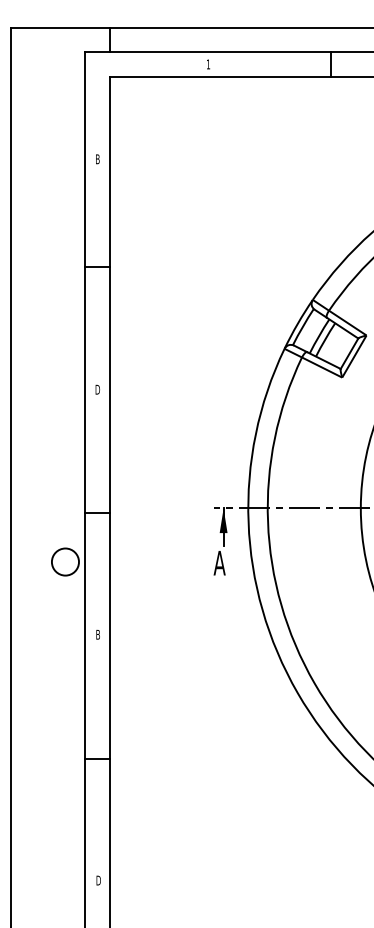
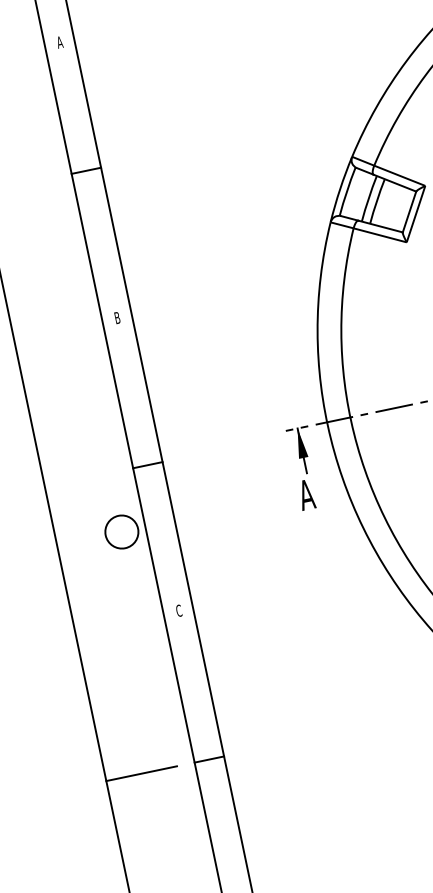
text: (97, 159) -> (59, 42), B -> A
text: (97, 389) -> (117, 317), D -> B
text: (98, 634) -> (179, 610), B -> C
line: (40, 759) -> (141, 774), added

